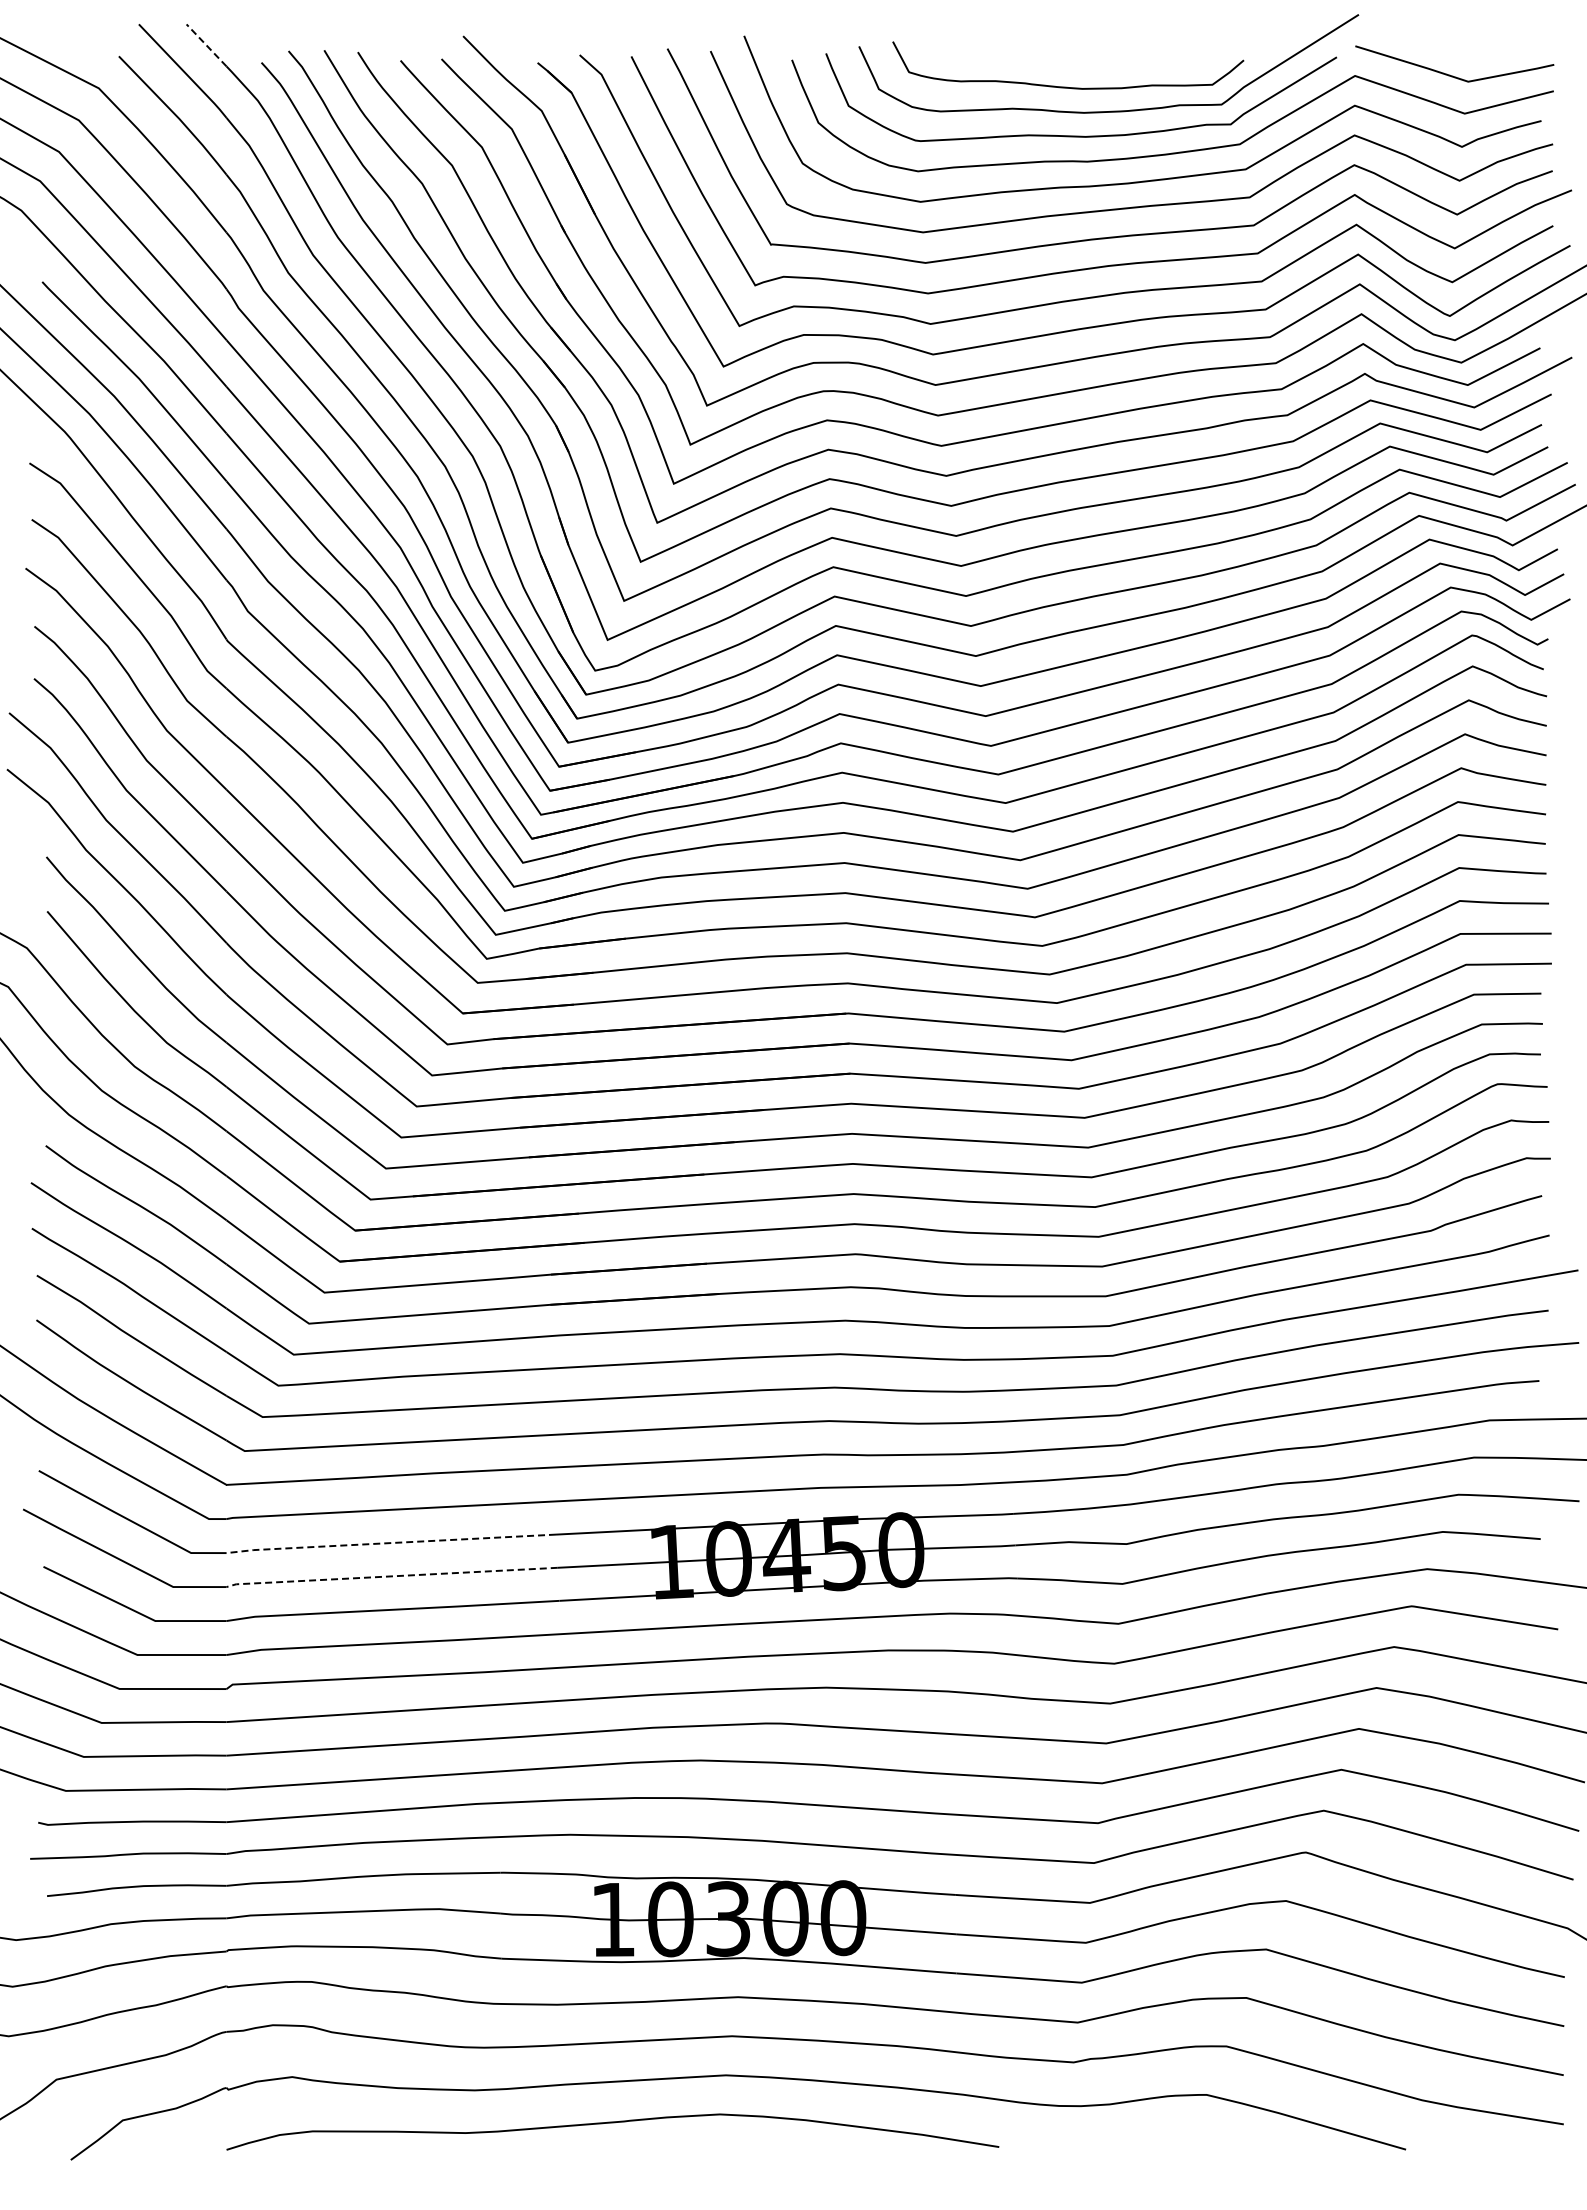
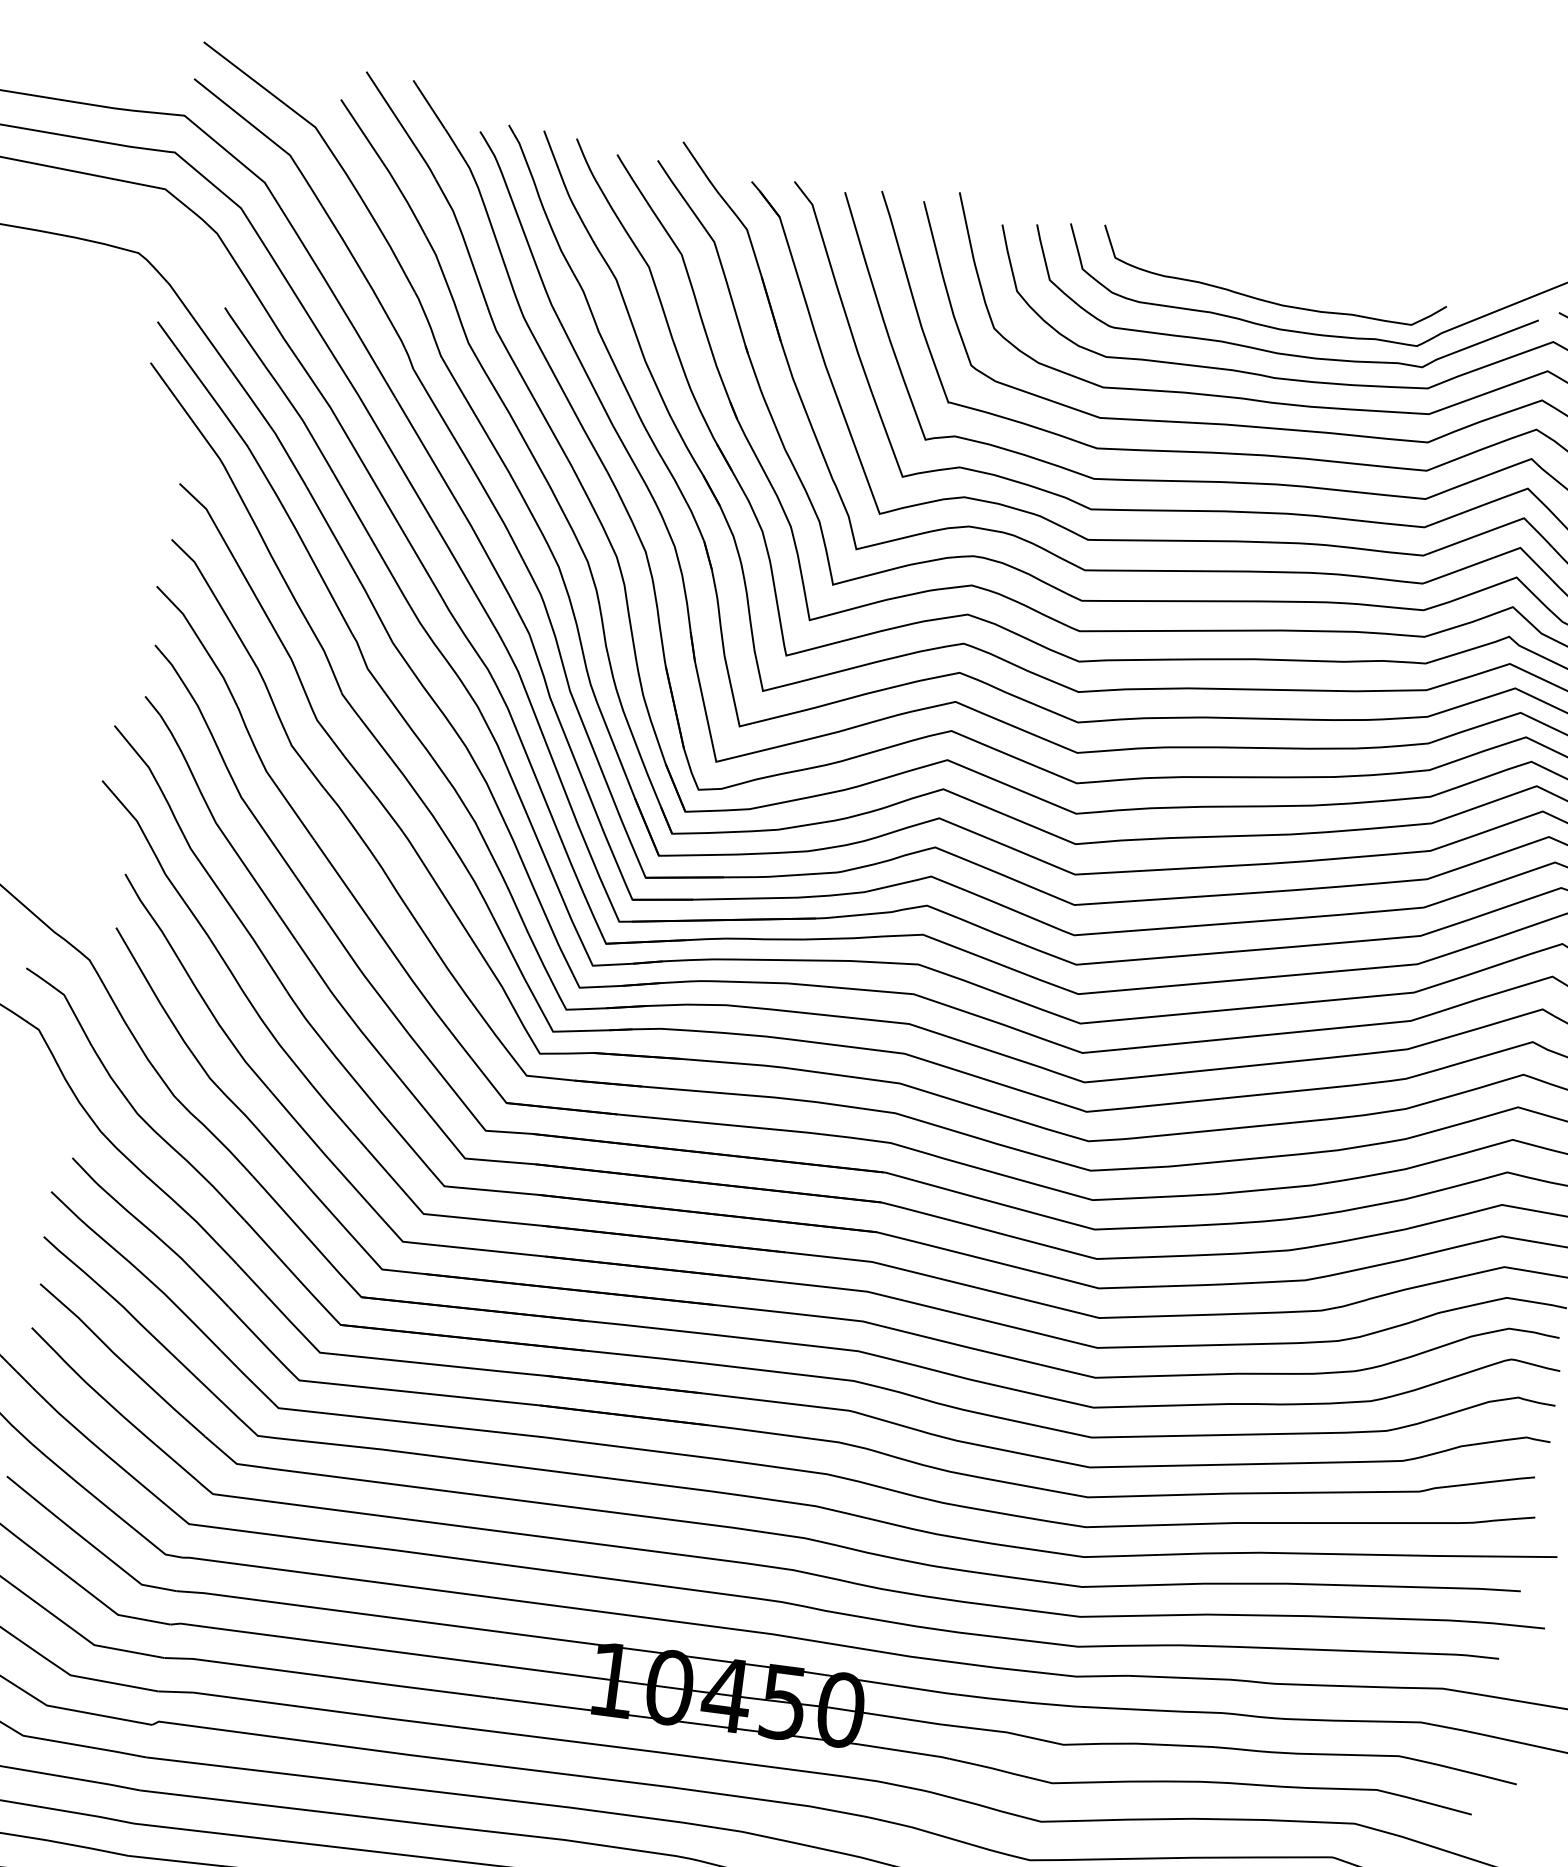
line: (206, 45) -> (429, 104), dashed -> solid
line: (390, 1543) -> (339, 1611), dashed -> solid
line: (390, 1576) -> (333, 1643), dashed -> solid

